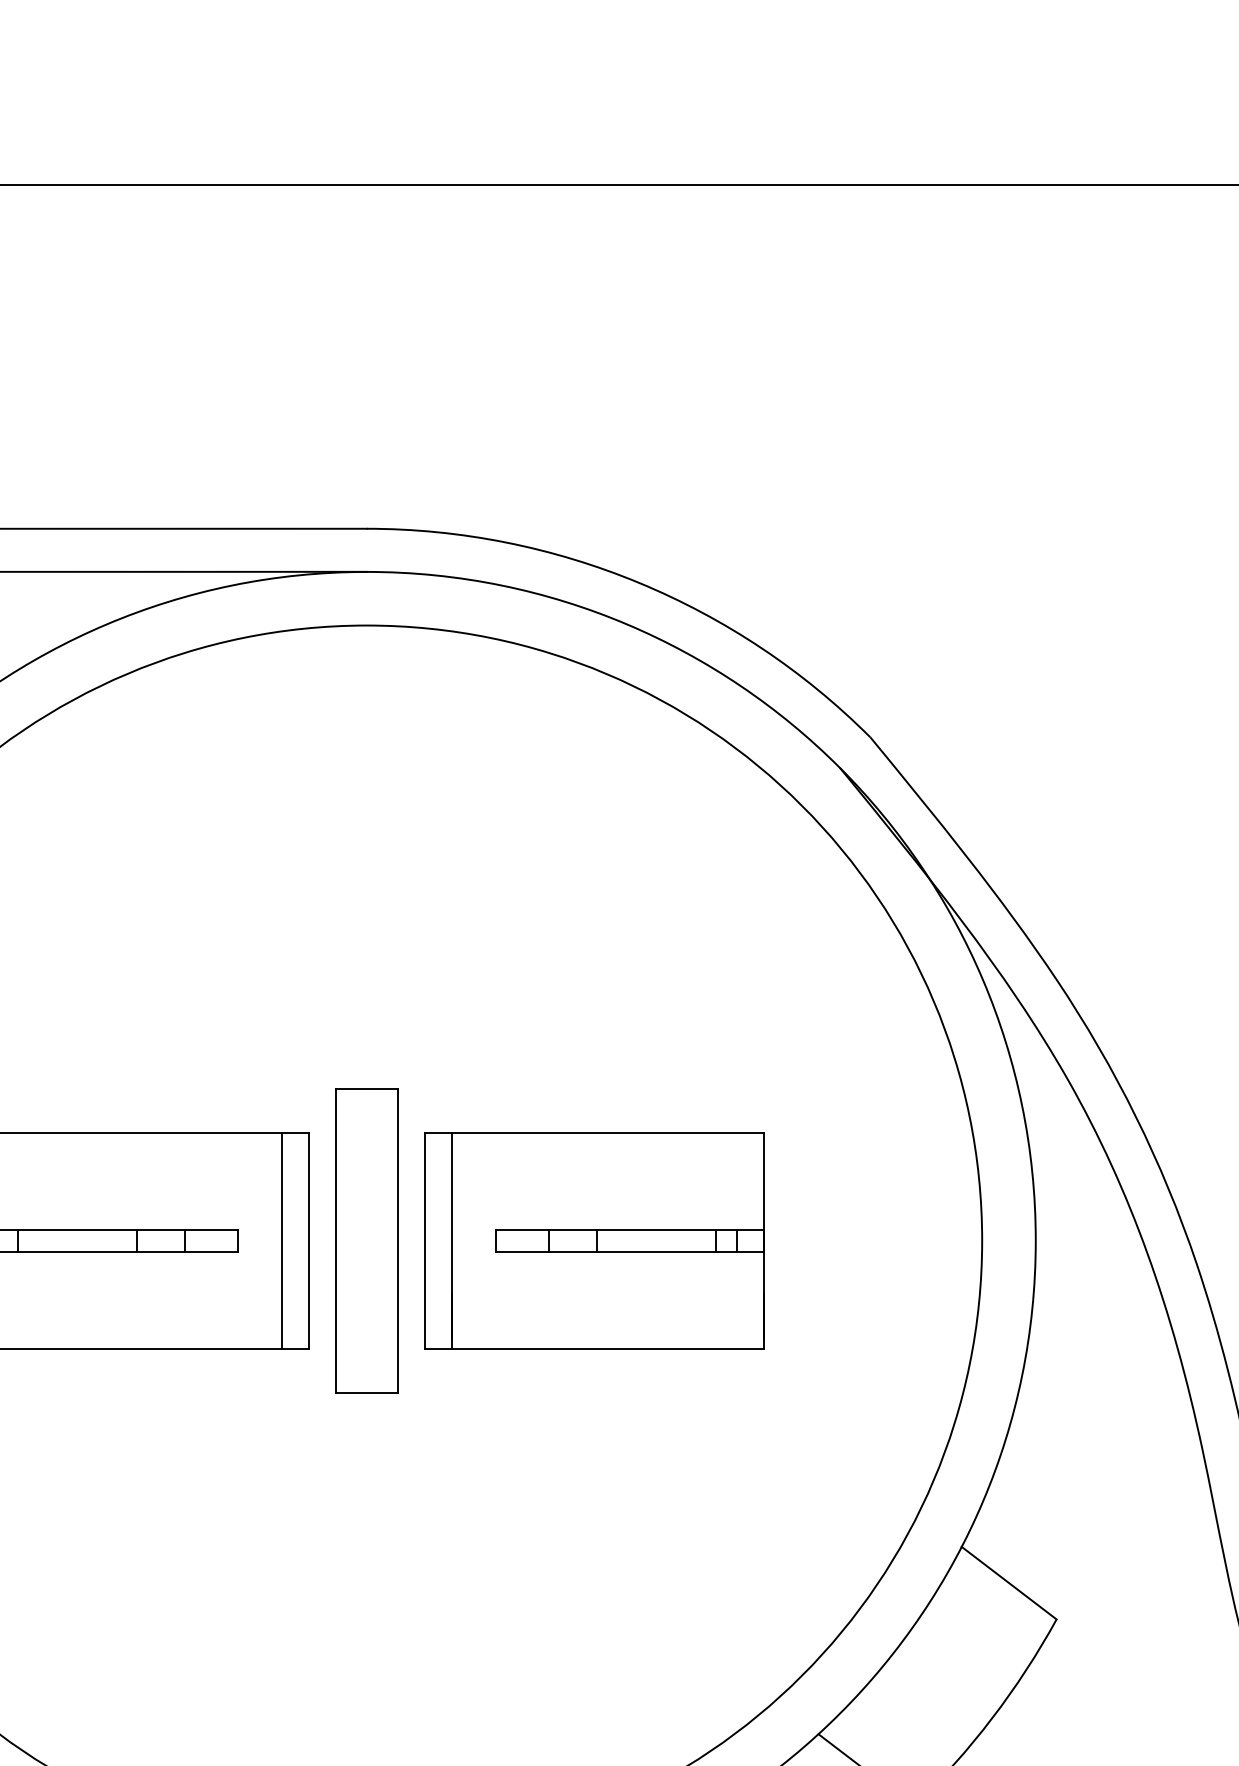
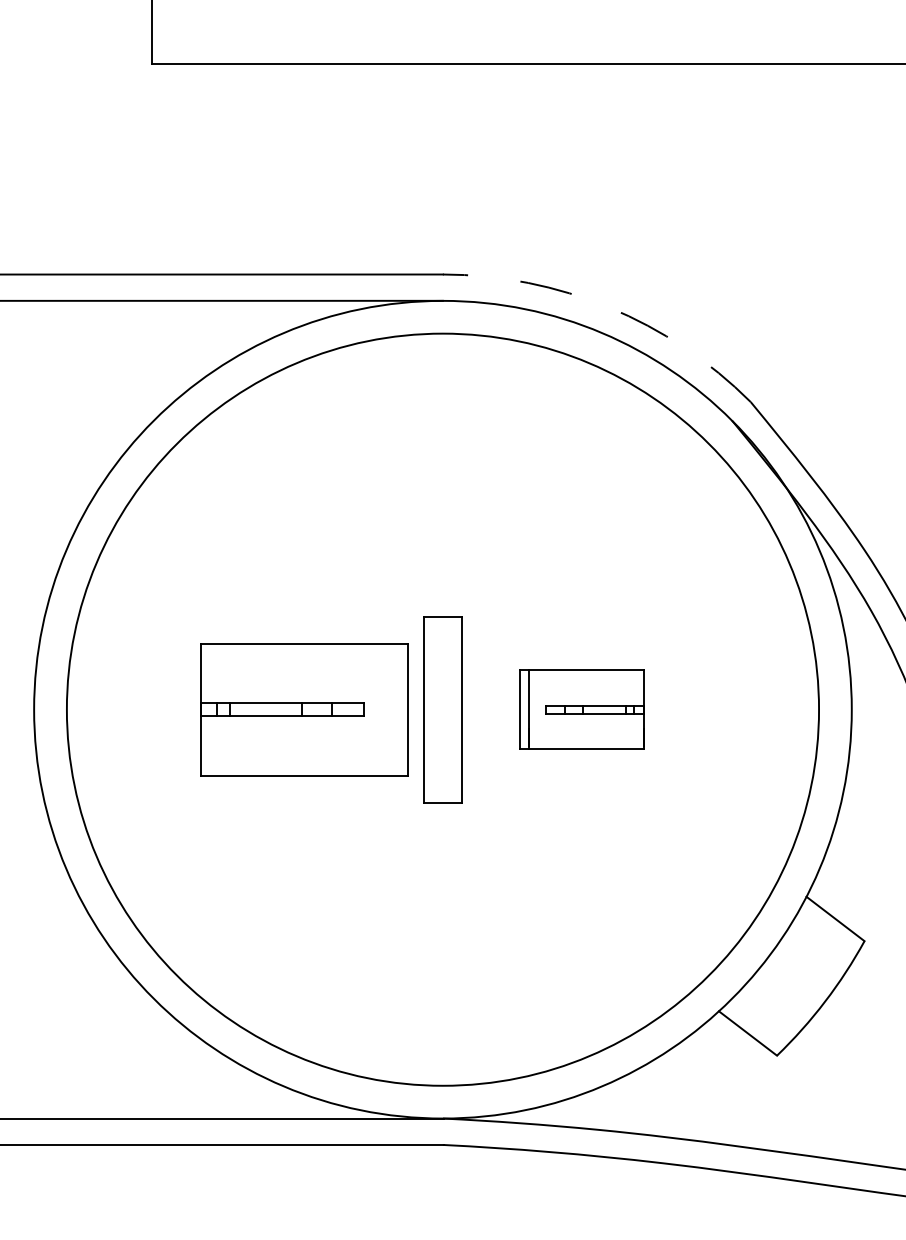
arc: (639, 582) -> (609, 307), solid -> dashed
line: (282, 1240) -> (391, 709), removed
part: (593, 1240) -> (581, 709), size x0.6

